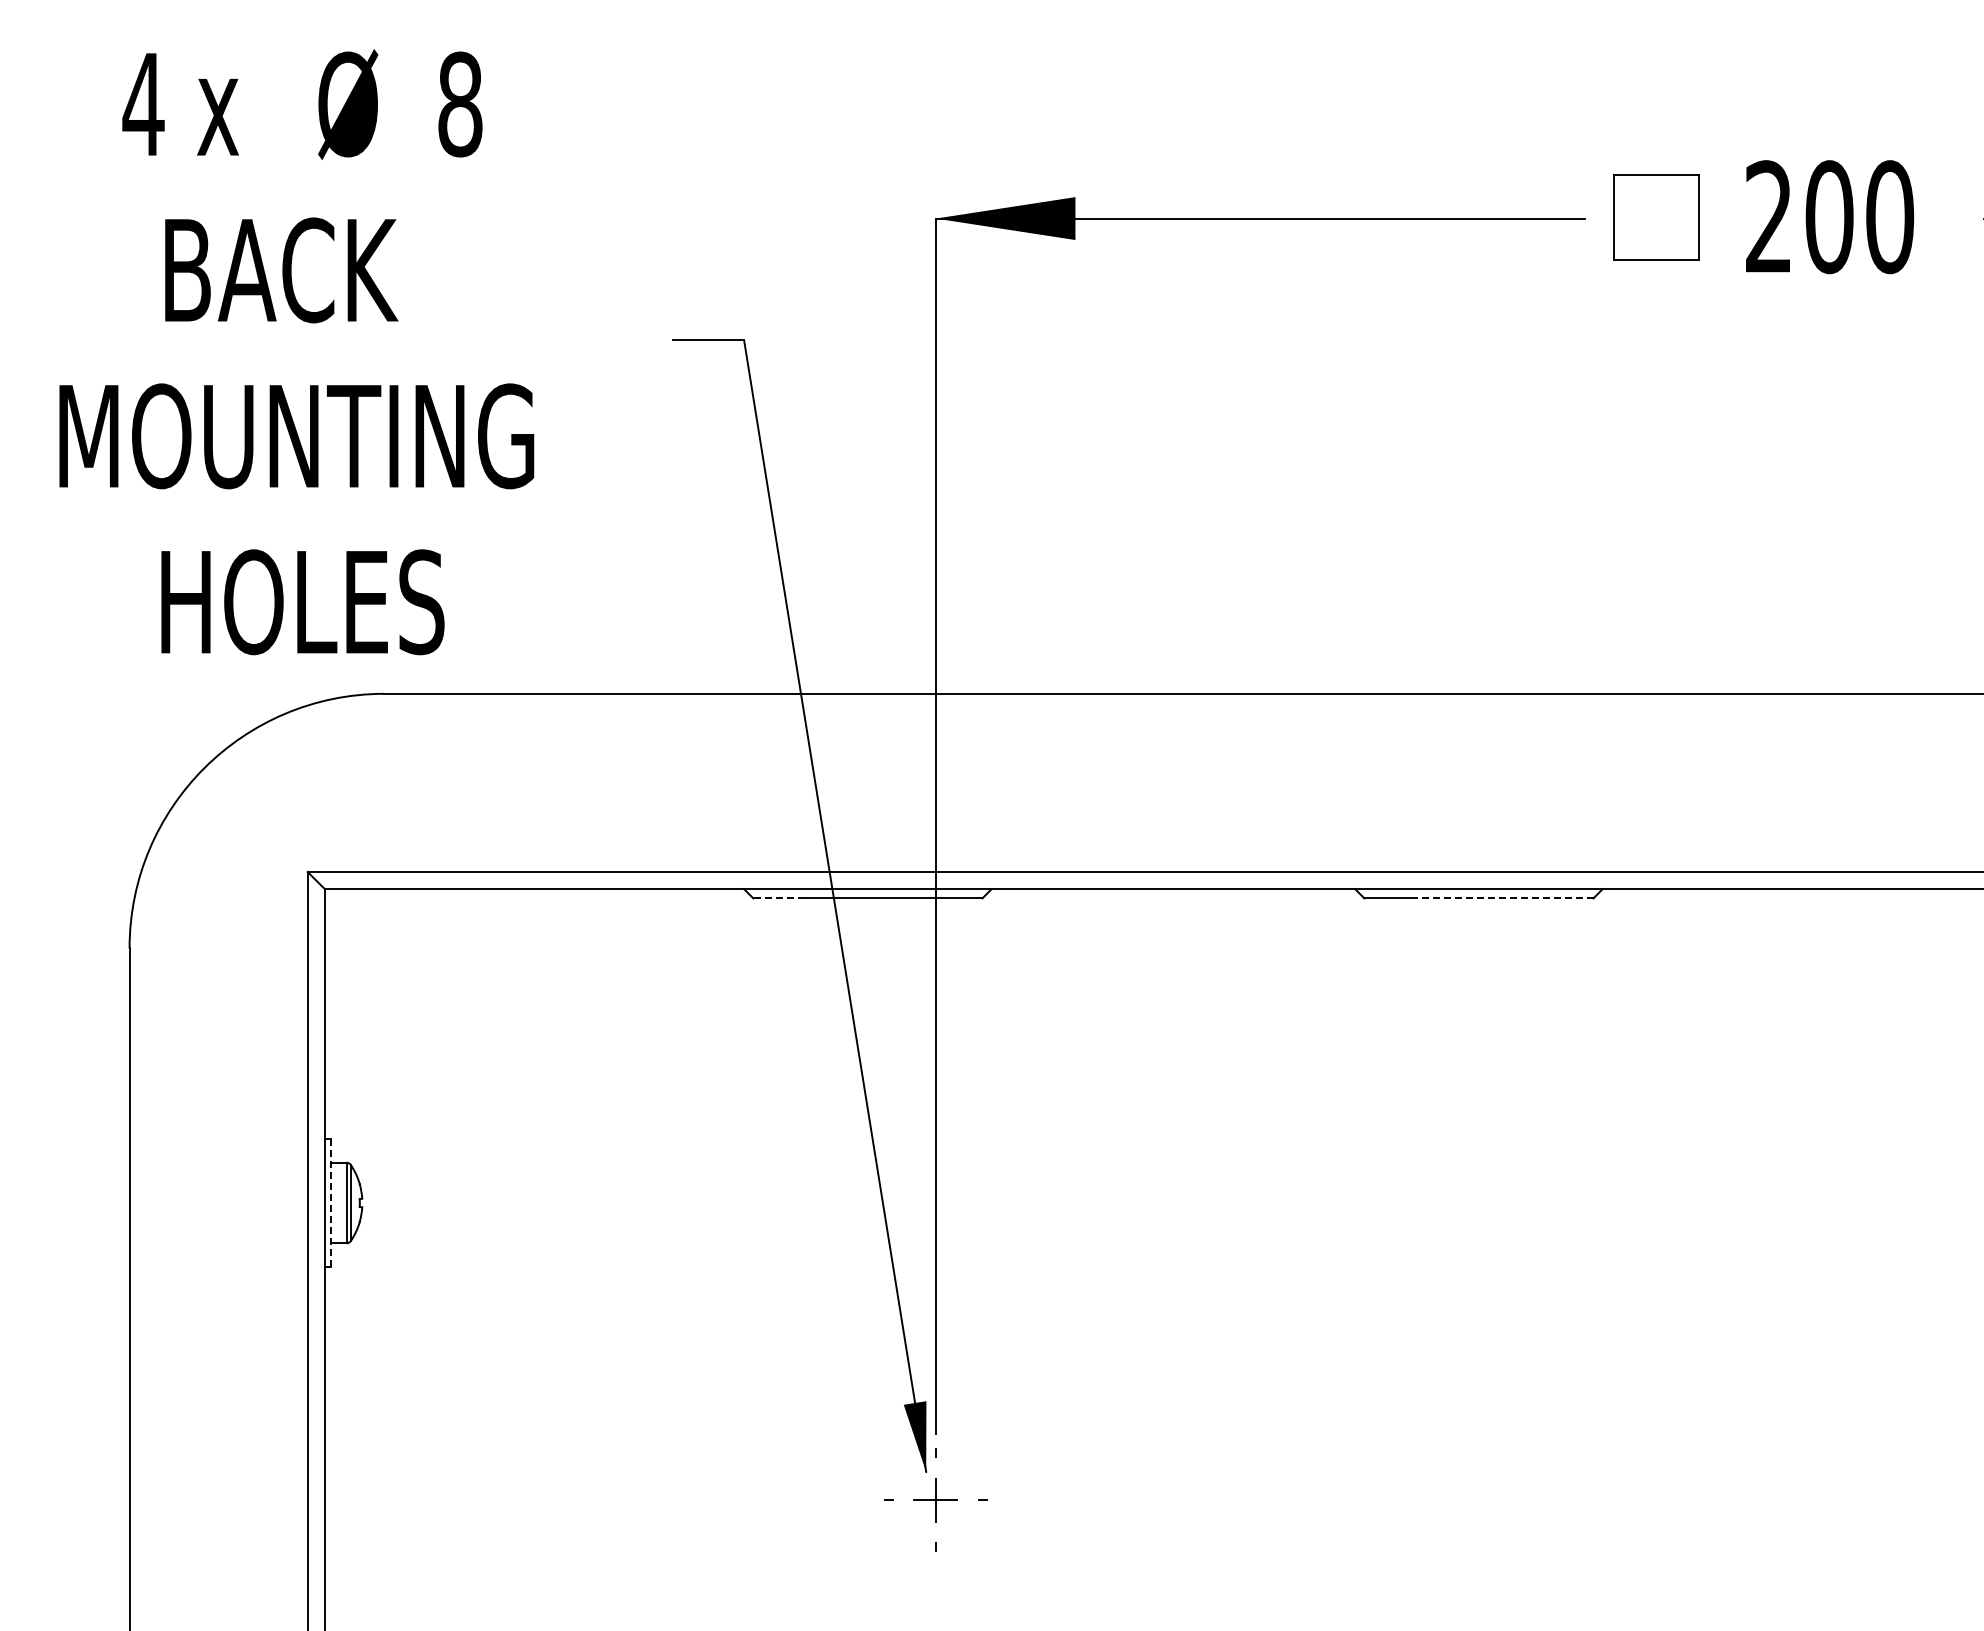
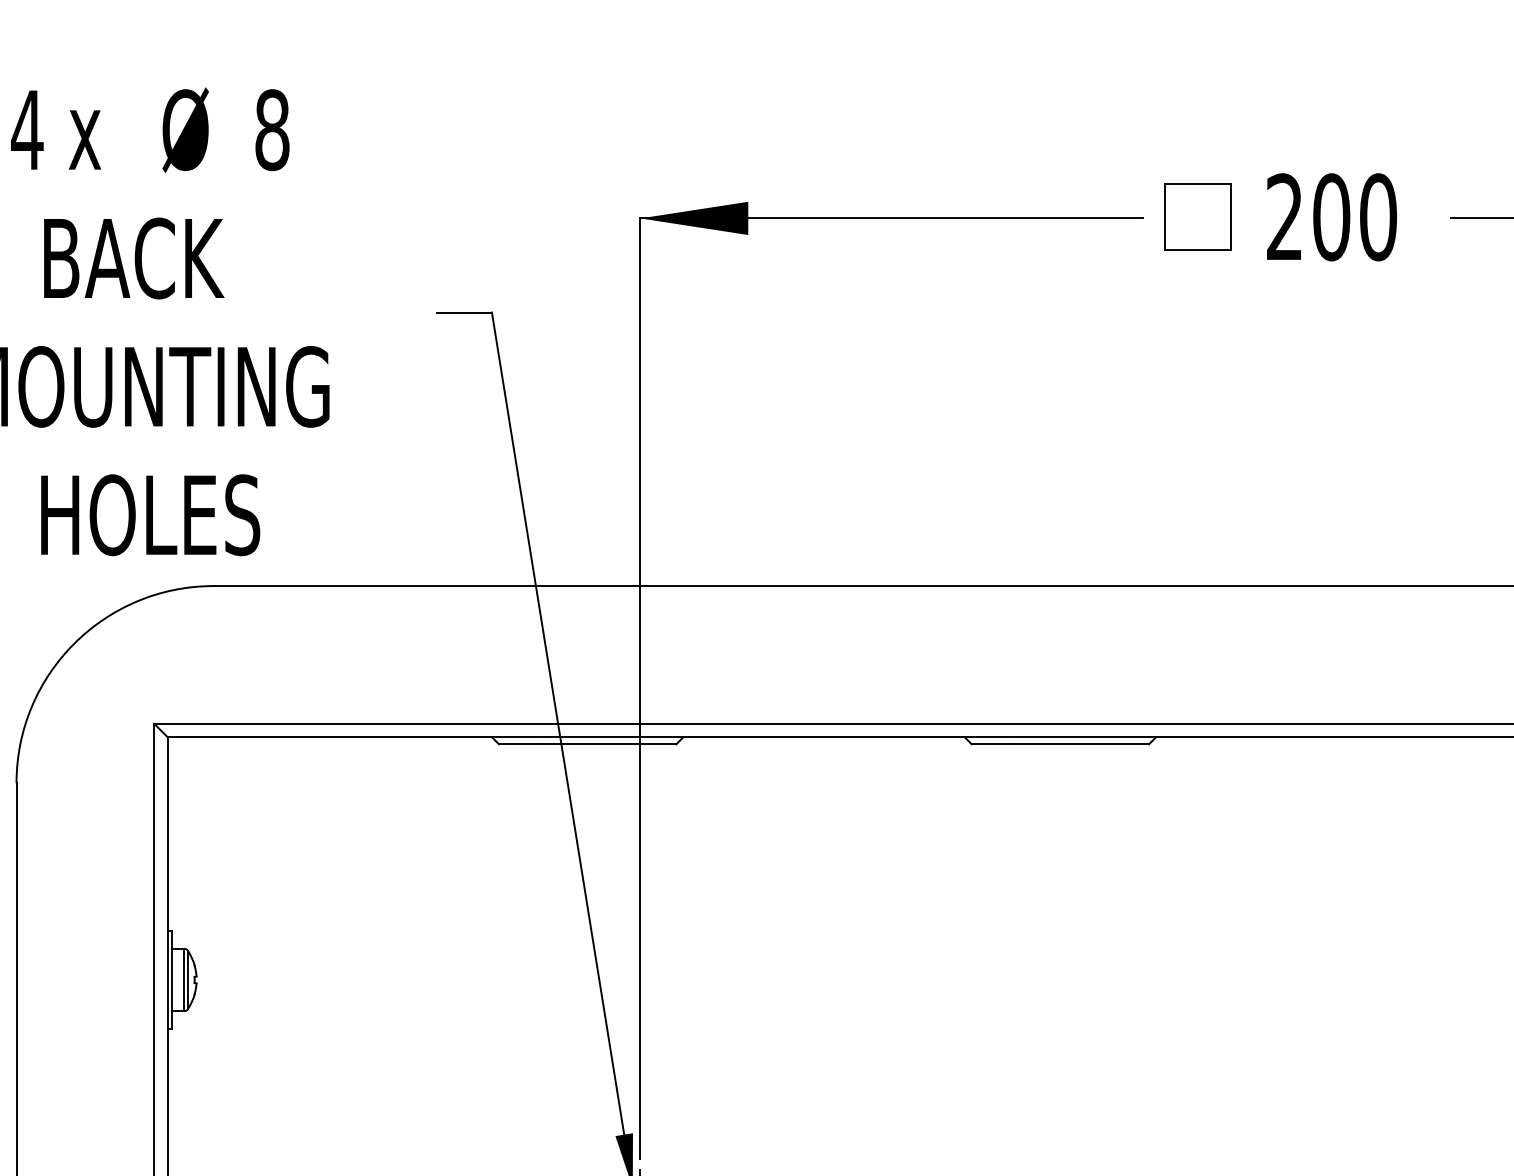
line: (779, 898) -> (519, 744), dashed -> solid
line: (1504, 898) -> (1080, 744), dashed -> solid
line: (331, 1203) -> (172, 980), dashed -> solid

